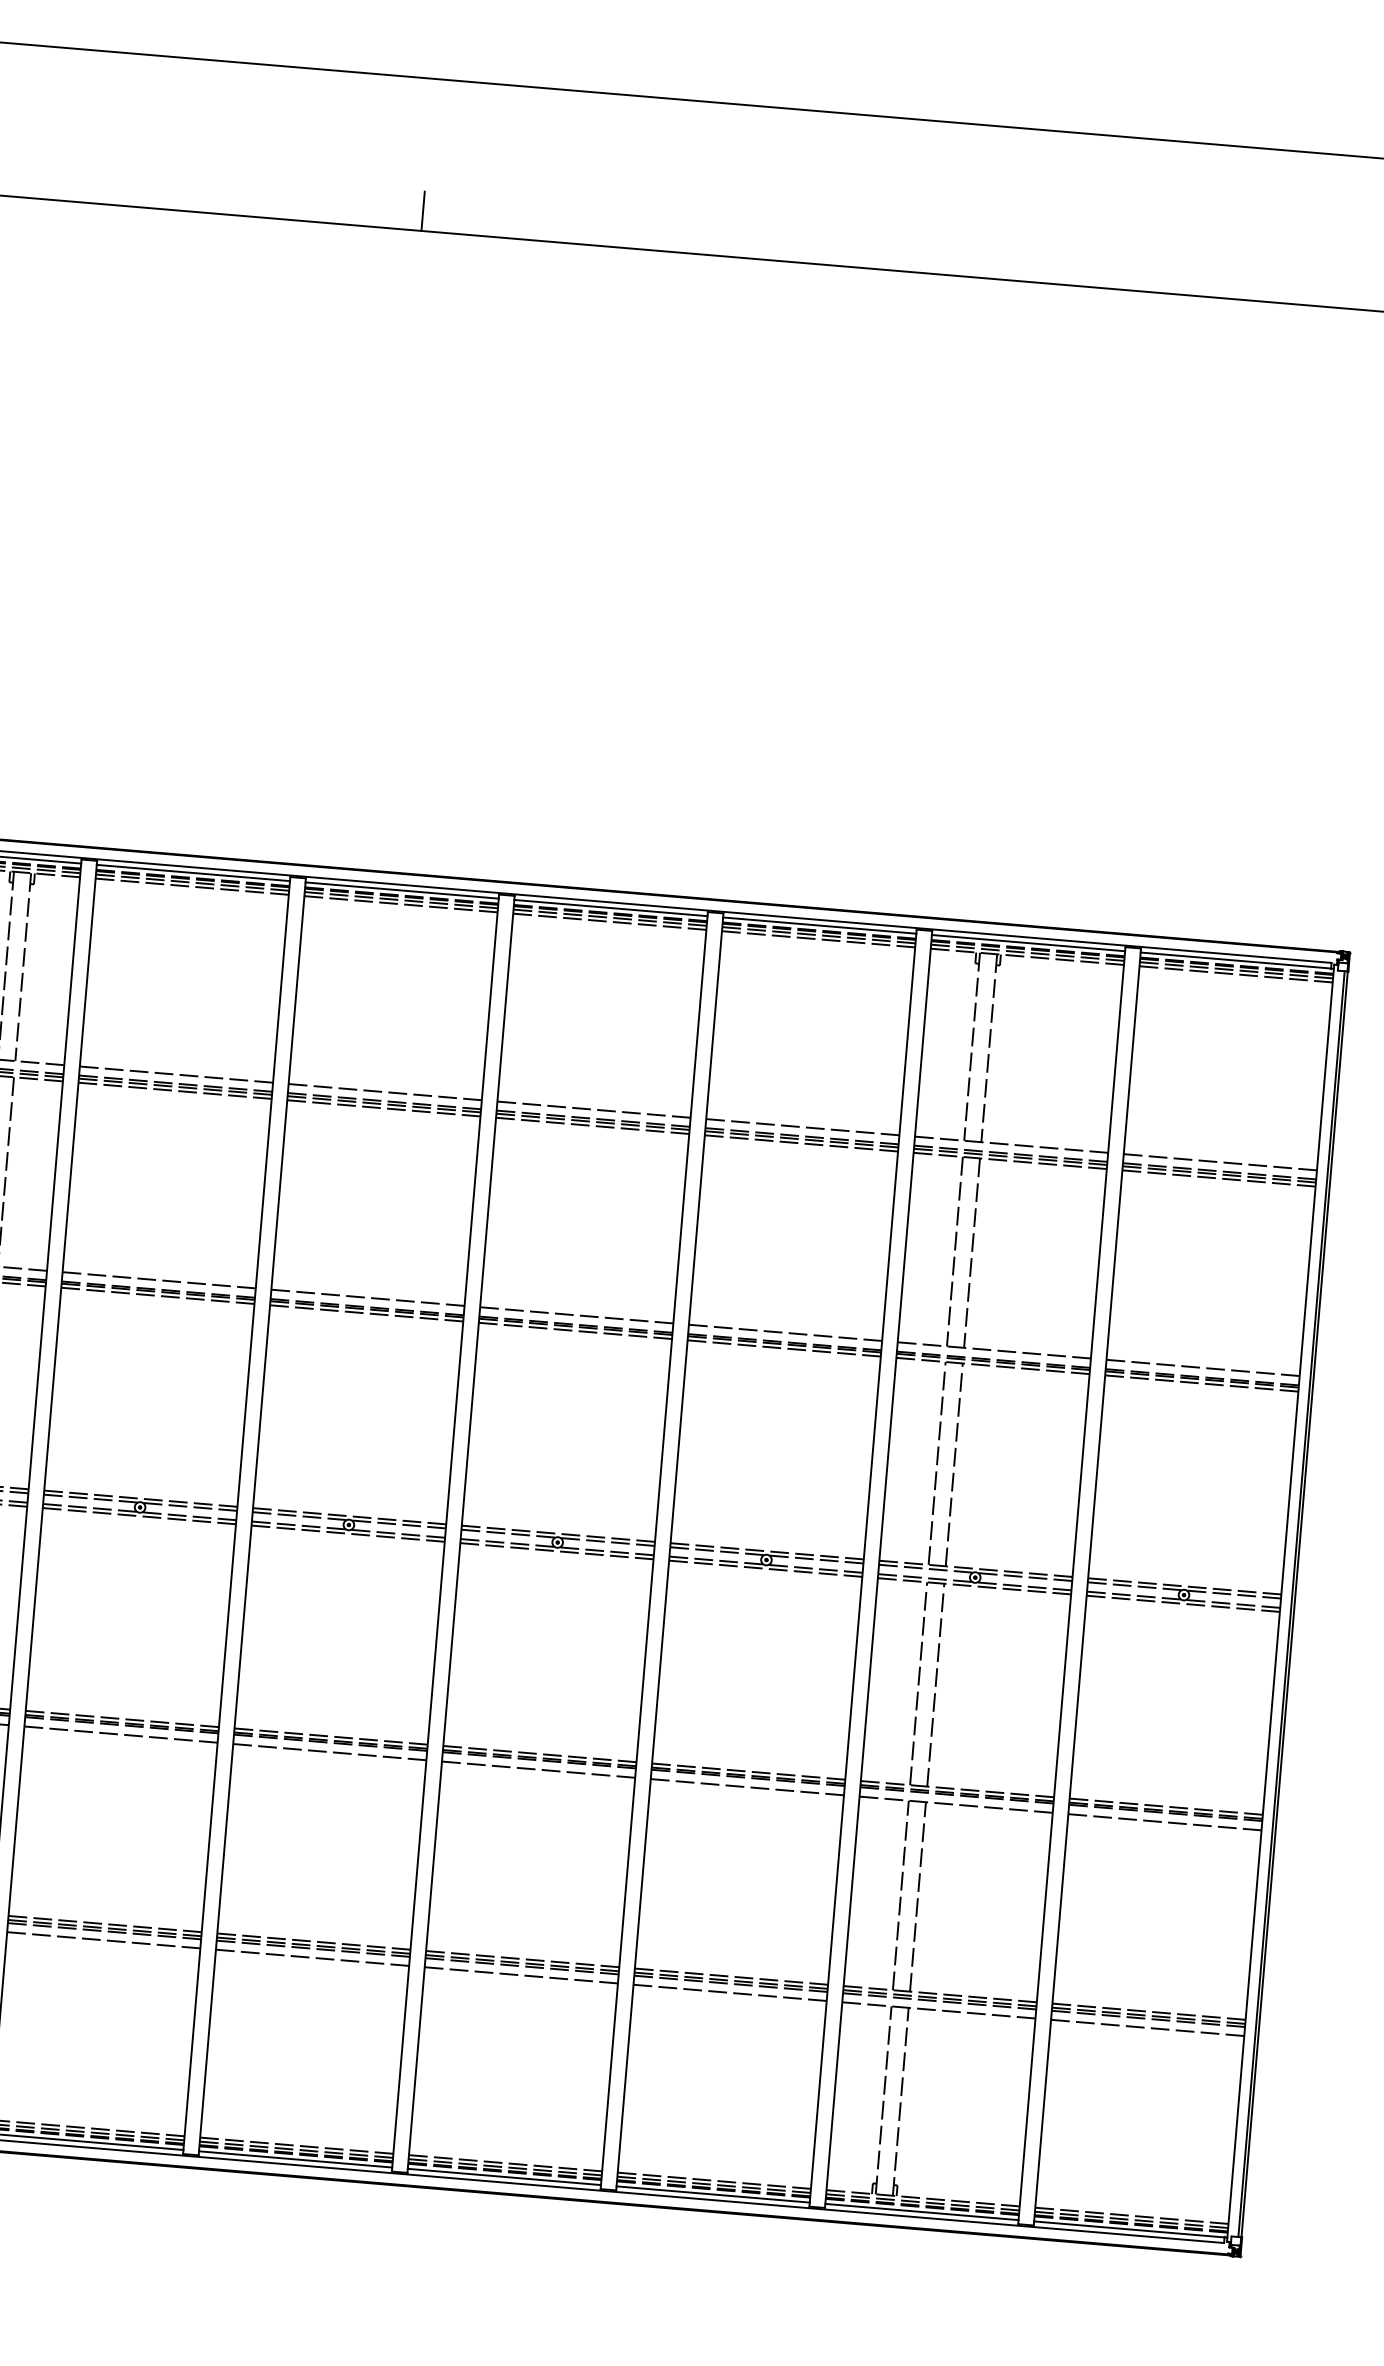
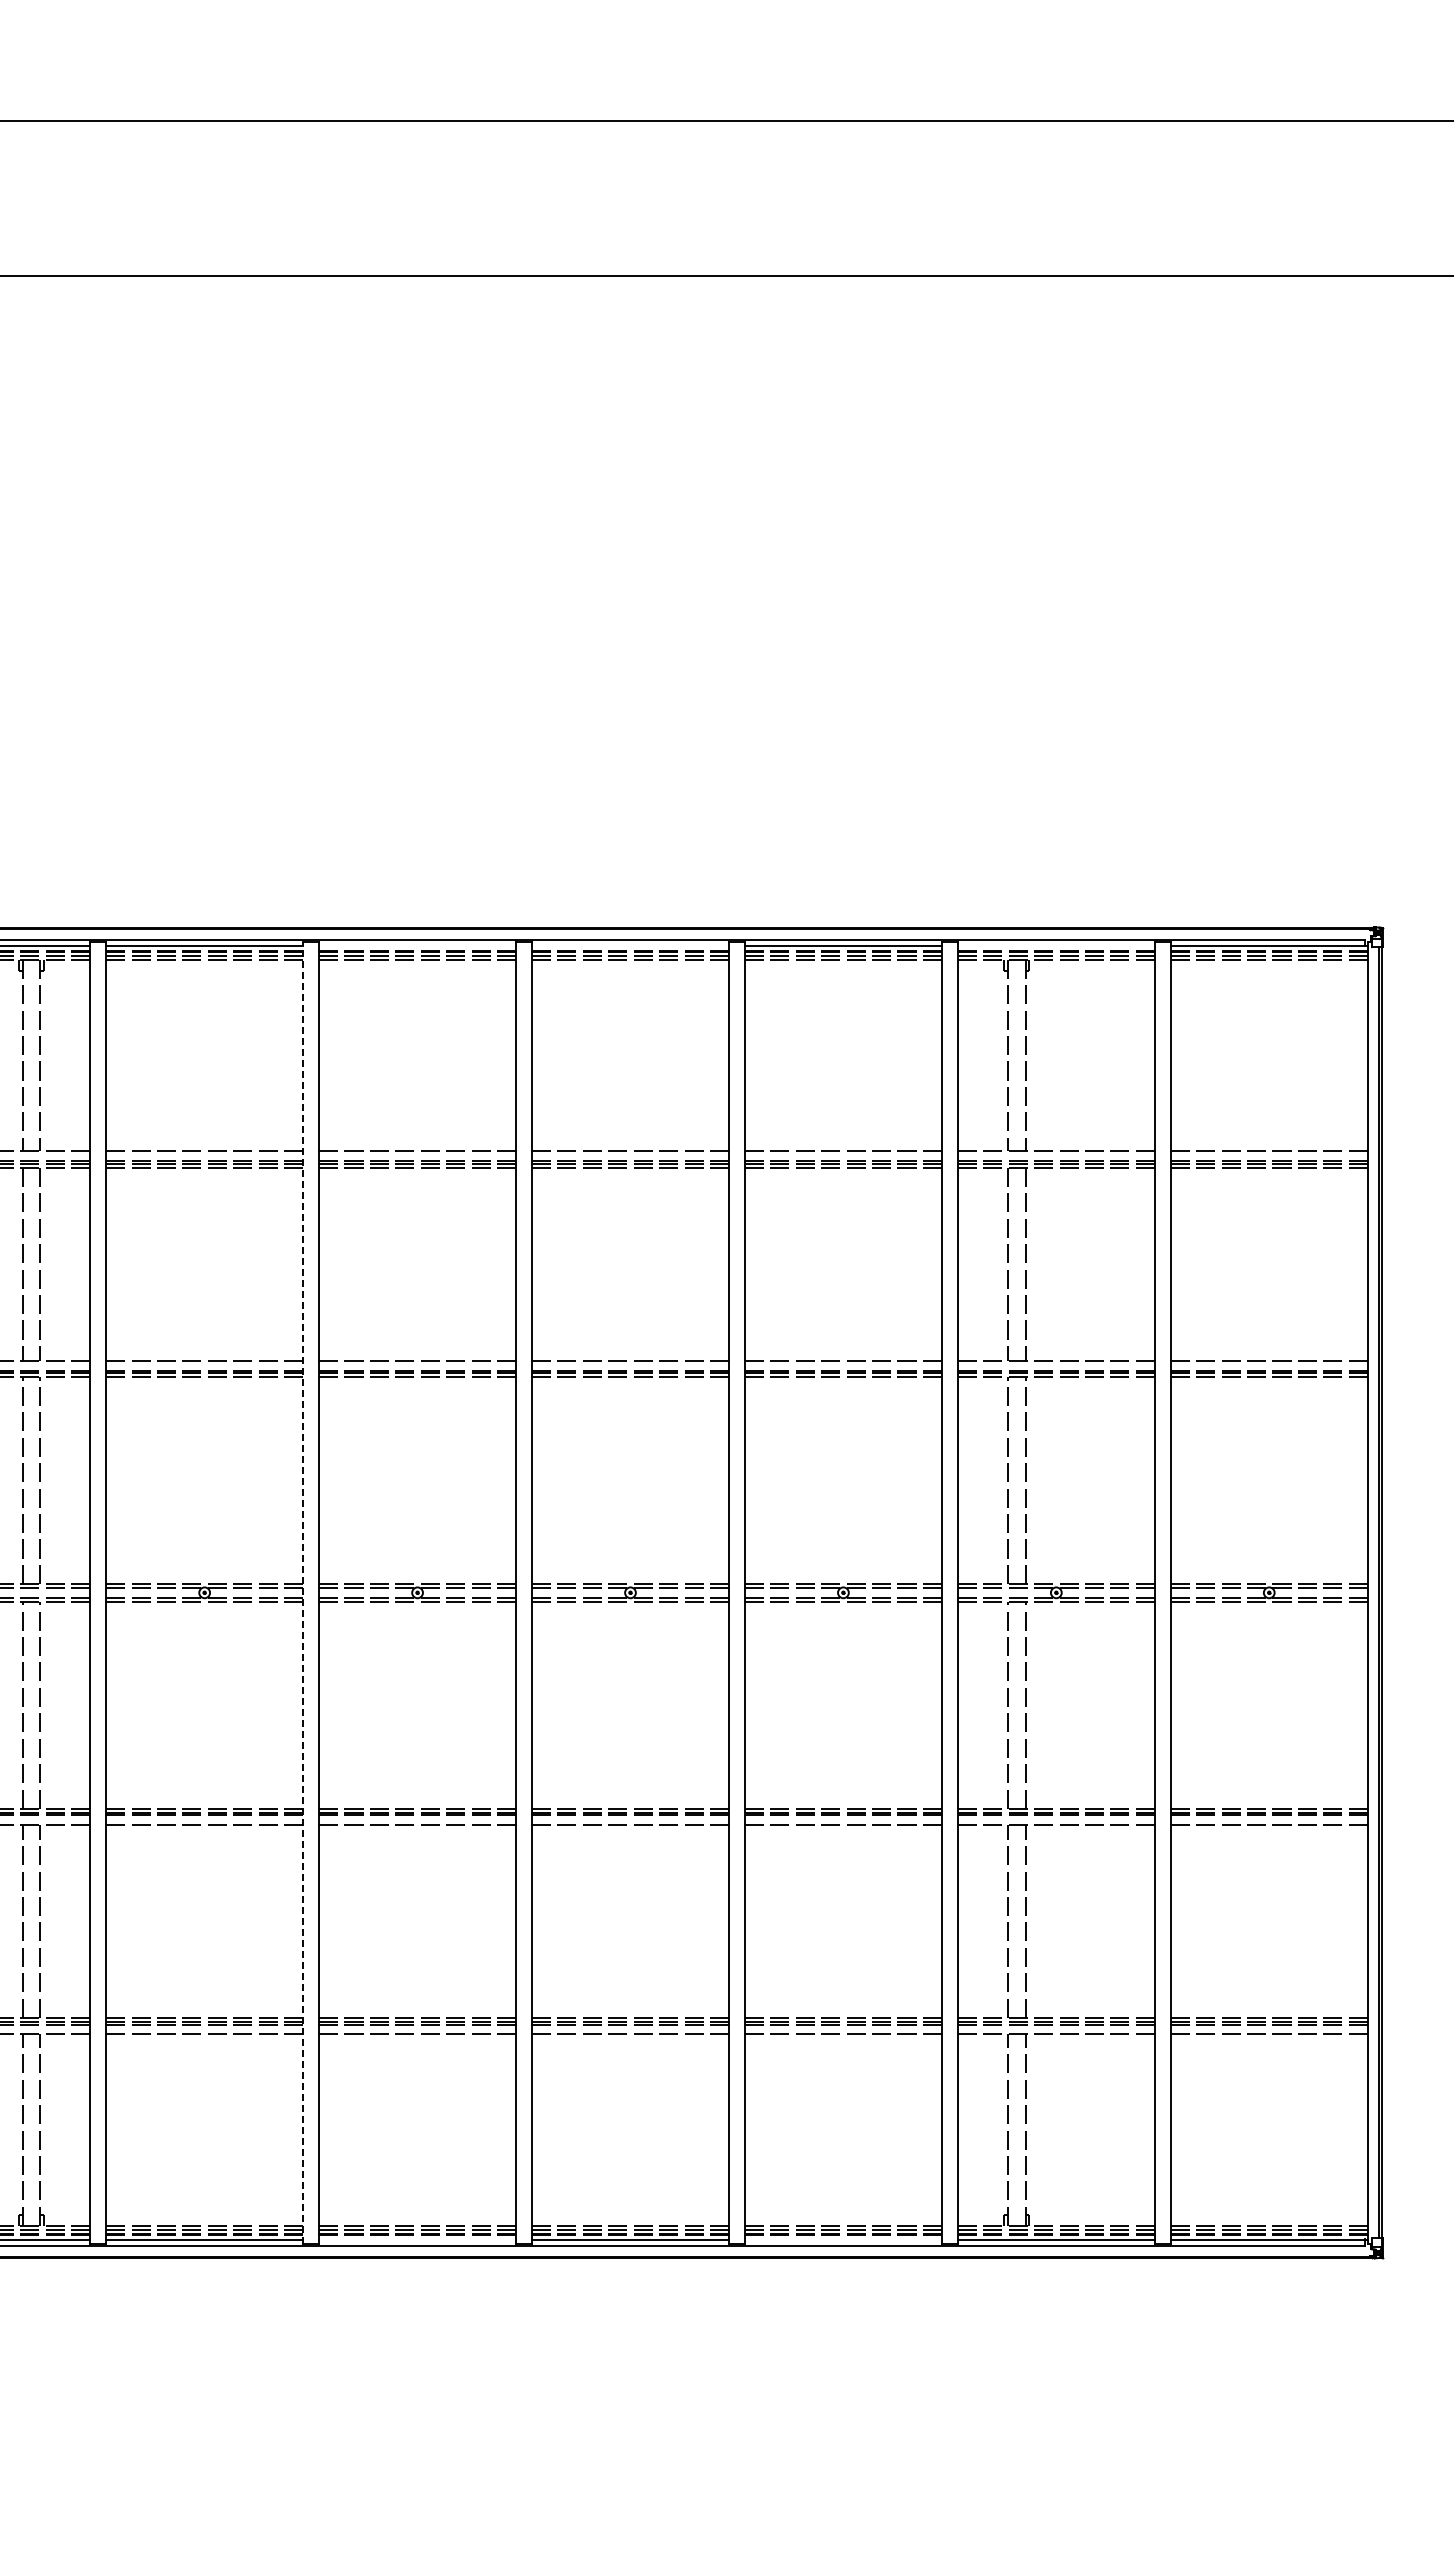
line: (423, 211) -> (381, 256), removed
line: (402, 890) -> (417, 945), removed
line: (610, 907) -> (630, 945), removed
line: (1027, 942) -> (1055, 945), removed
line: (237, 1515) -> (303, 1592), solid -> dashed
line: (295, 2159) -> (417, 2239), removed
line: (712, 2194) -> (842, 2239), removed

